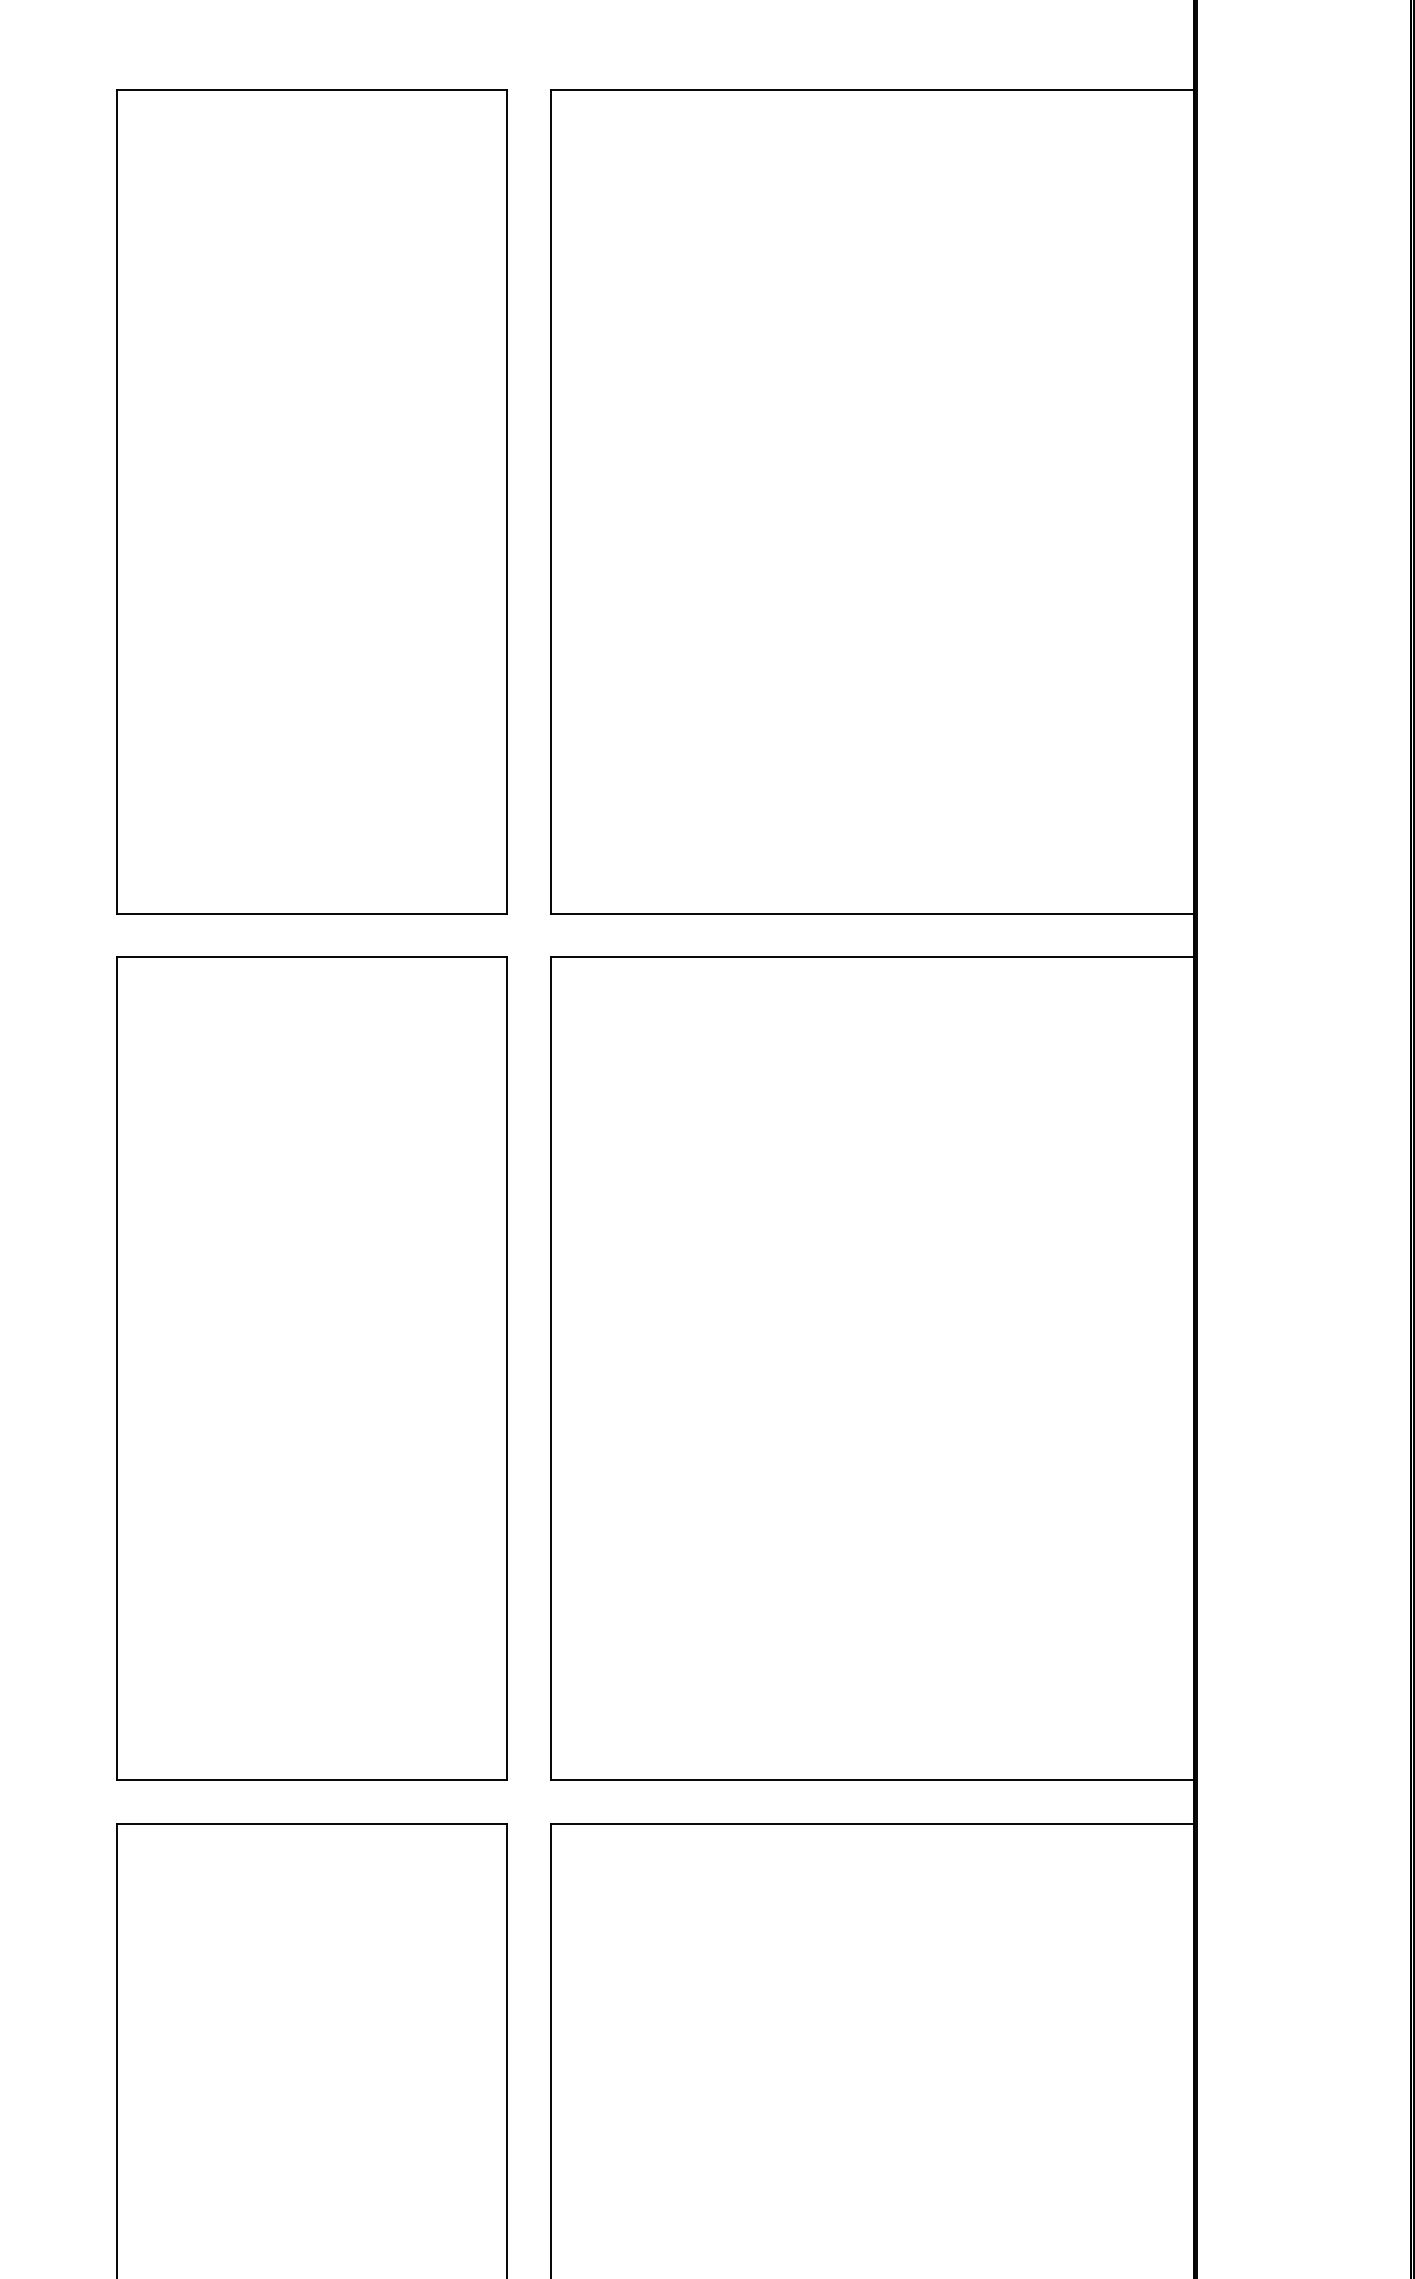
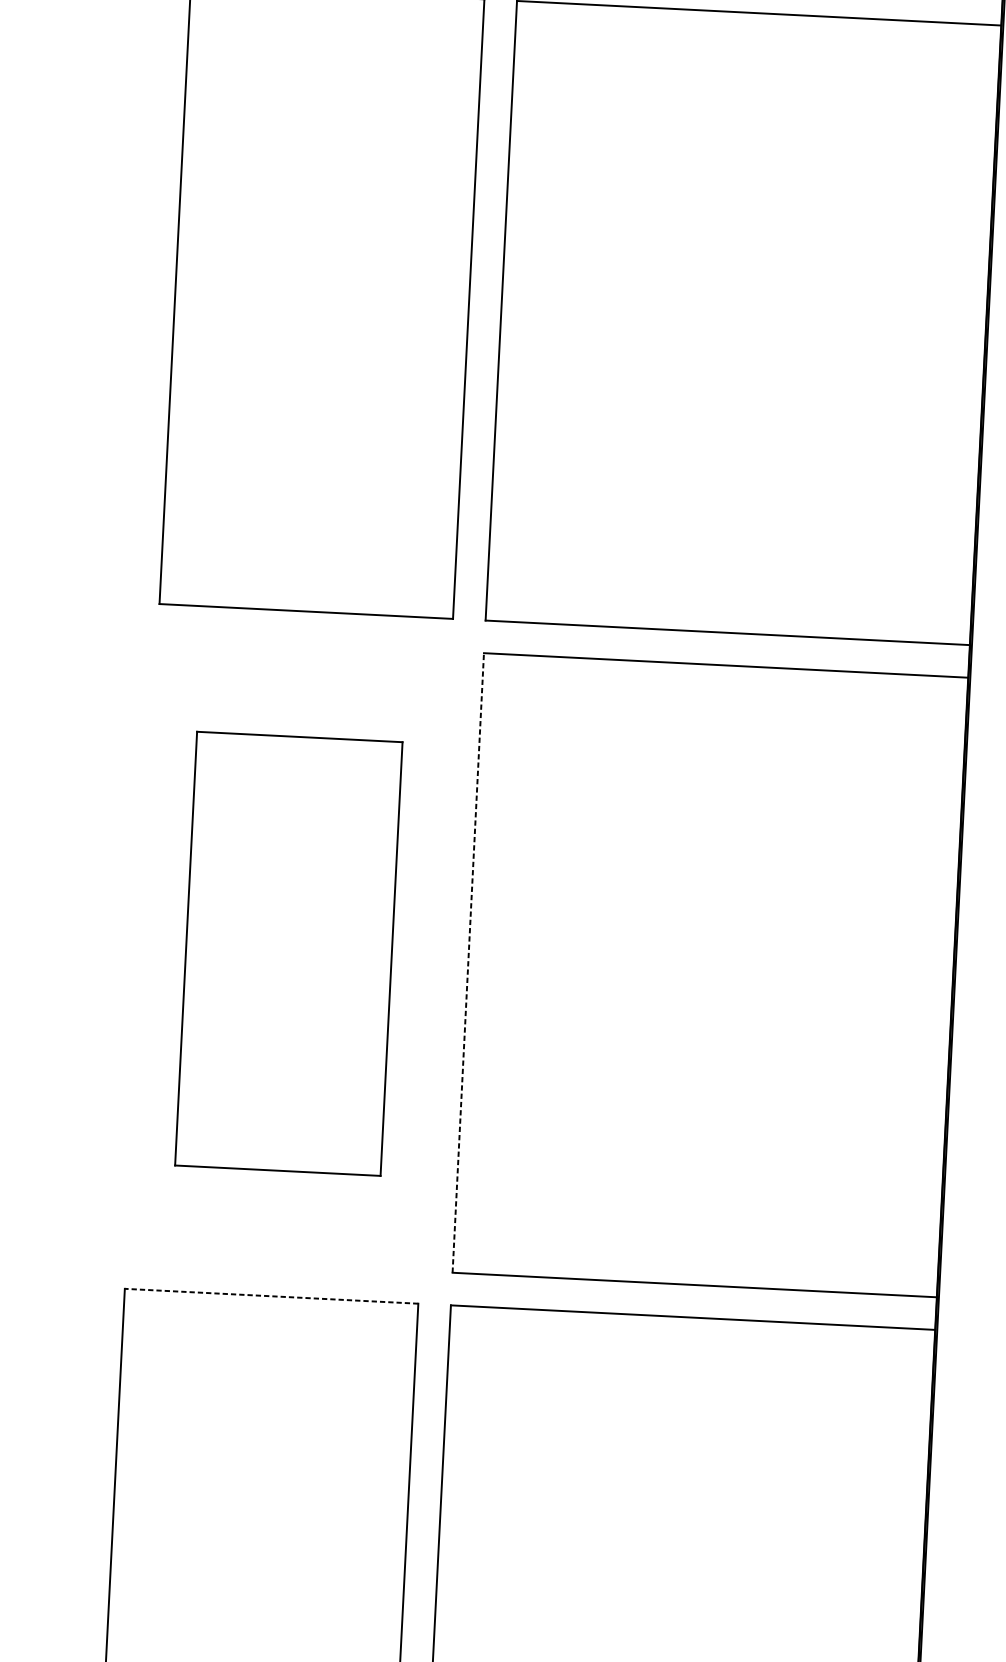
part: (311, 1368) -> (288, 953), size x0.7
line: (550, 1368) -> (468, 962), solid -> dashed
line: (312, 1823) -> (271, 1296), solid -> dashed

